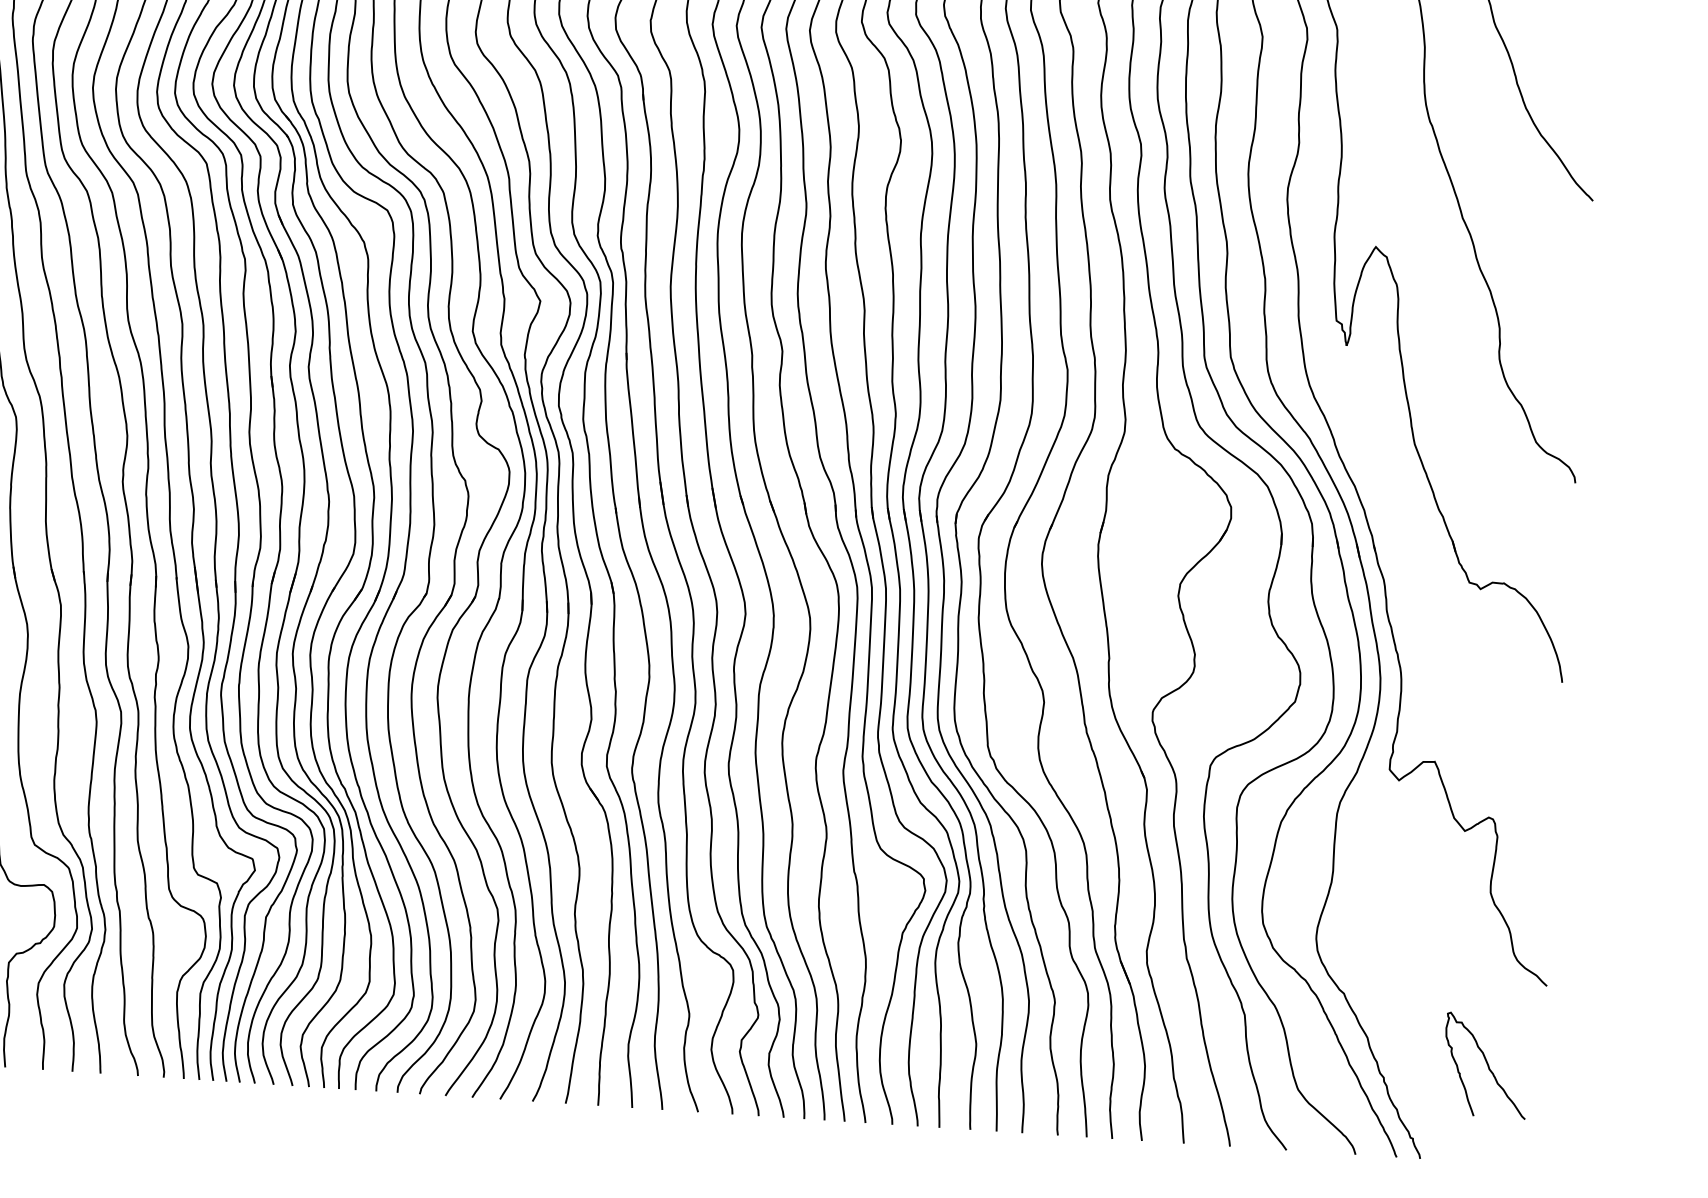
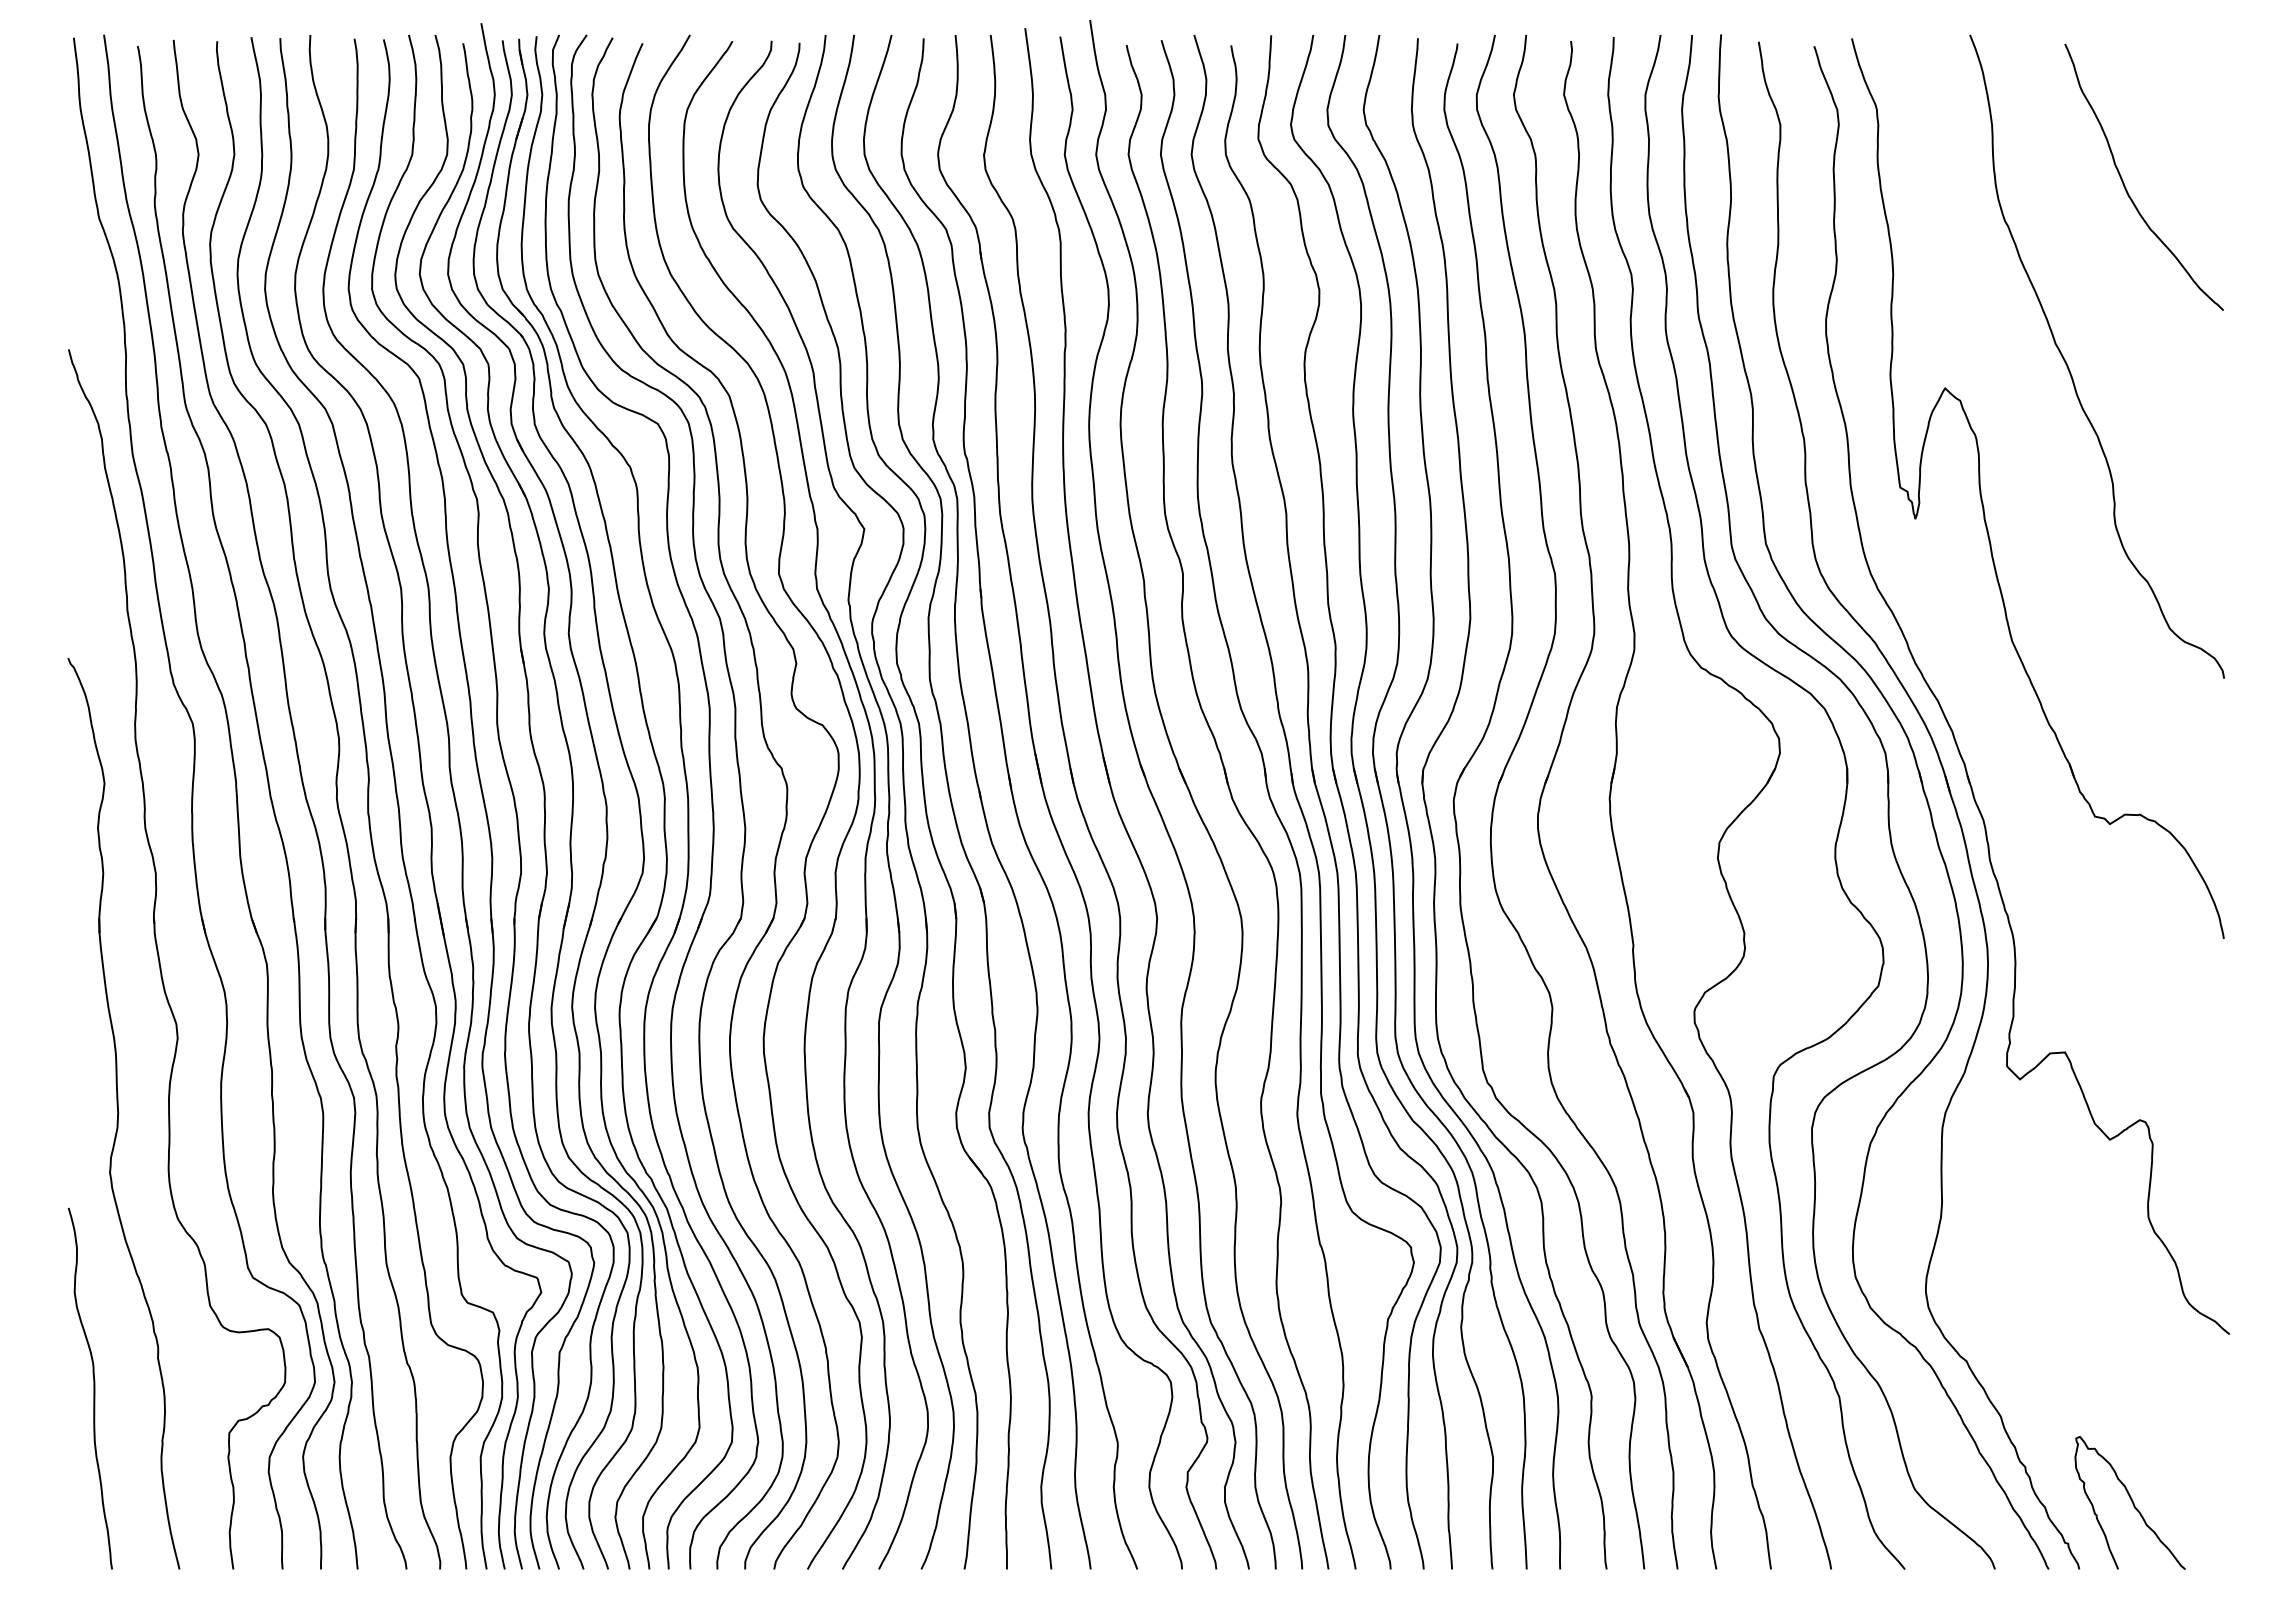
curve: (1487, 1064) -> (2131, 1501), moved

